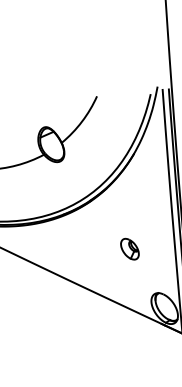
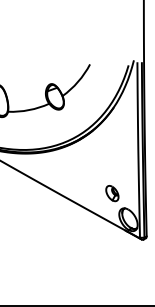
part: (130, 249) -> (112, 193), moved

